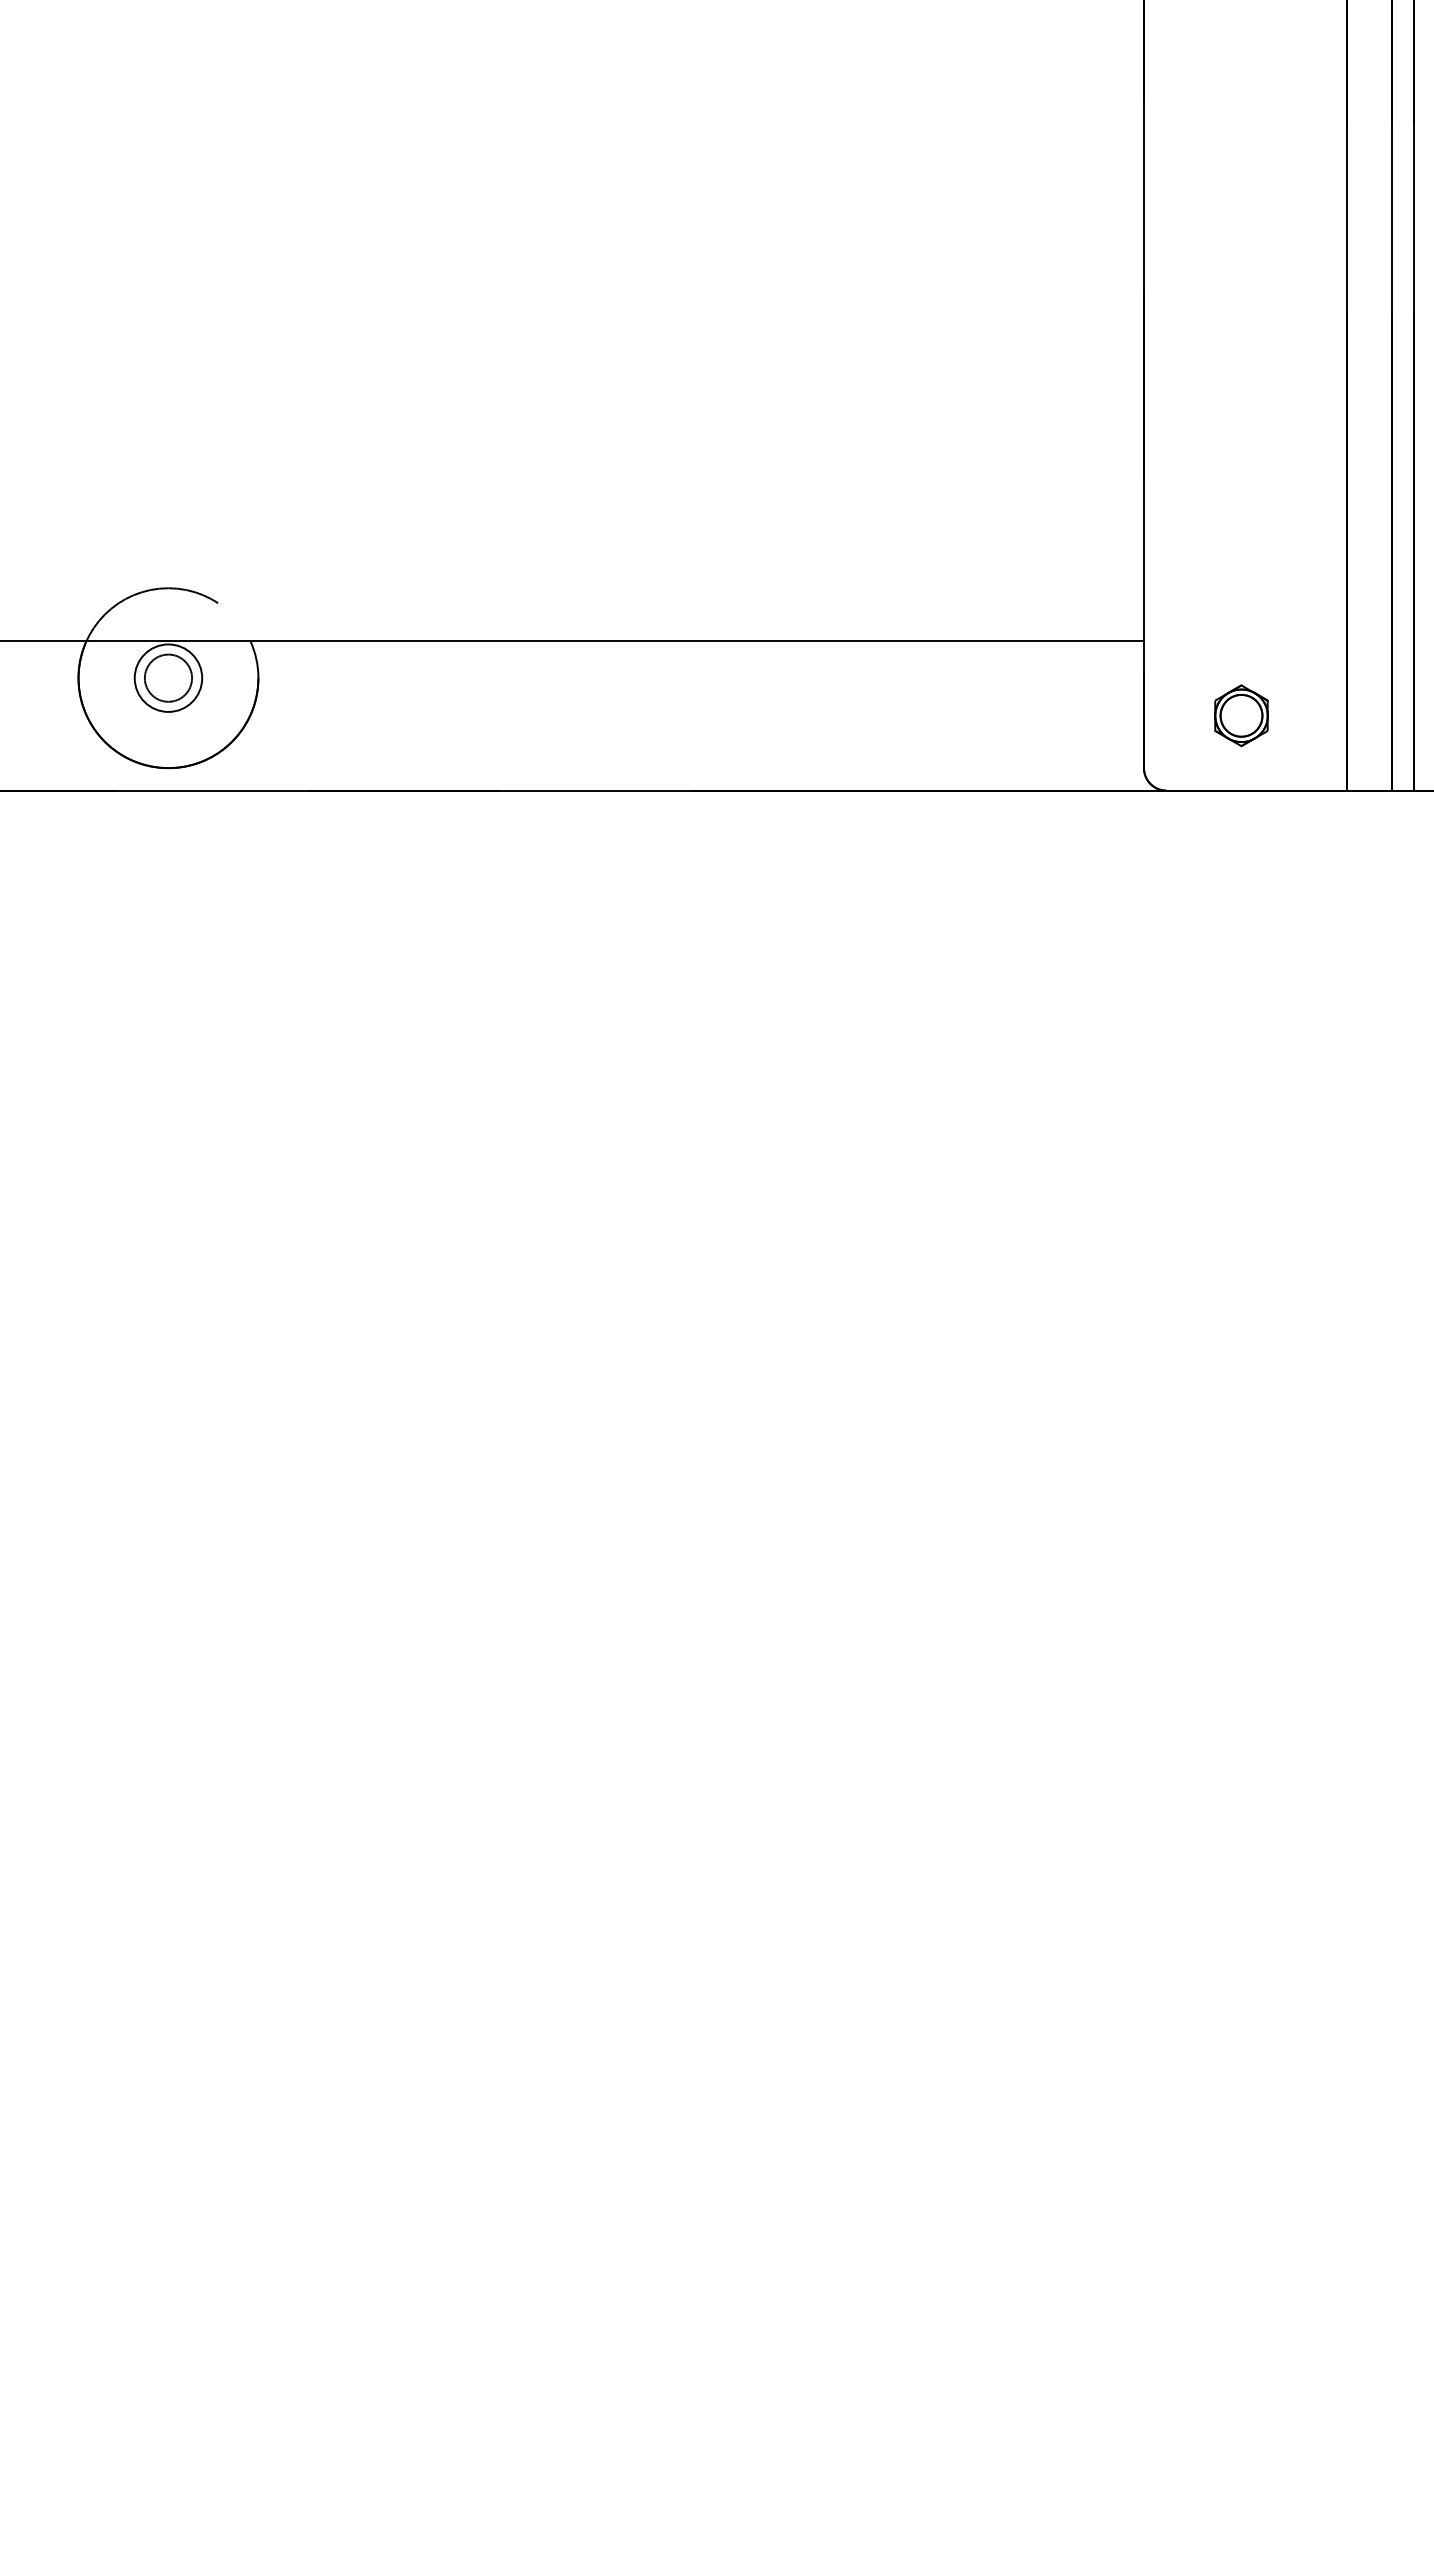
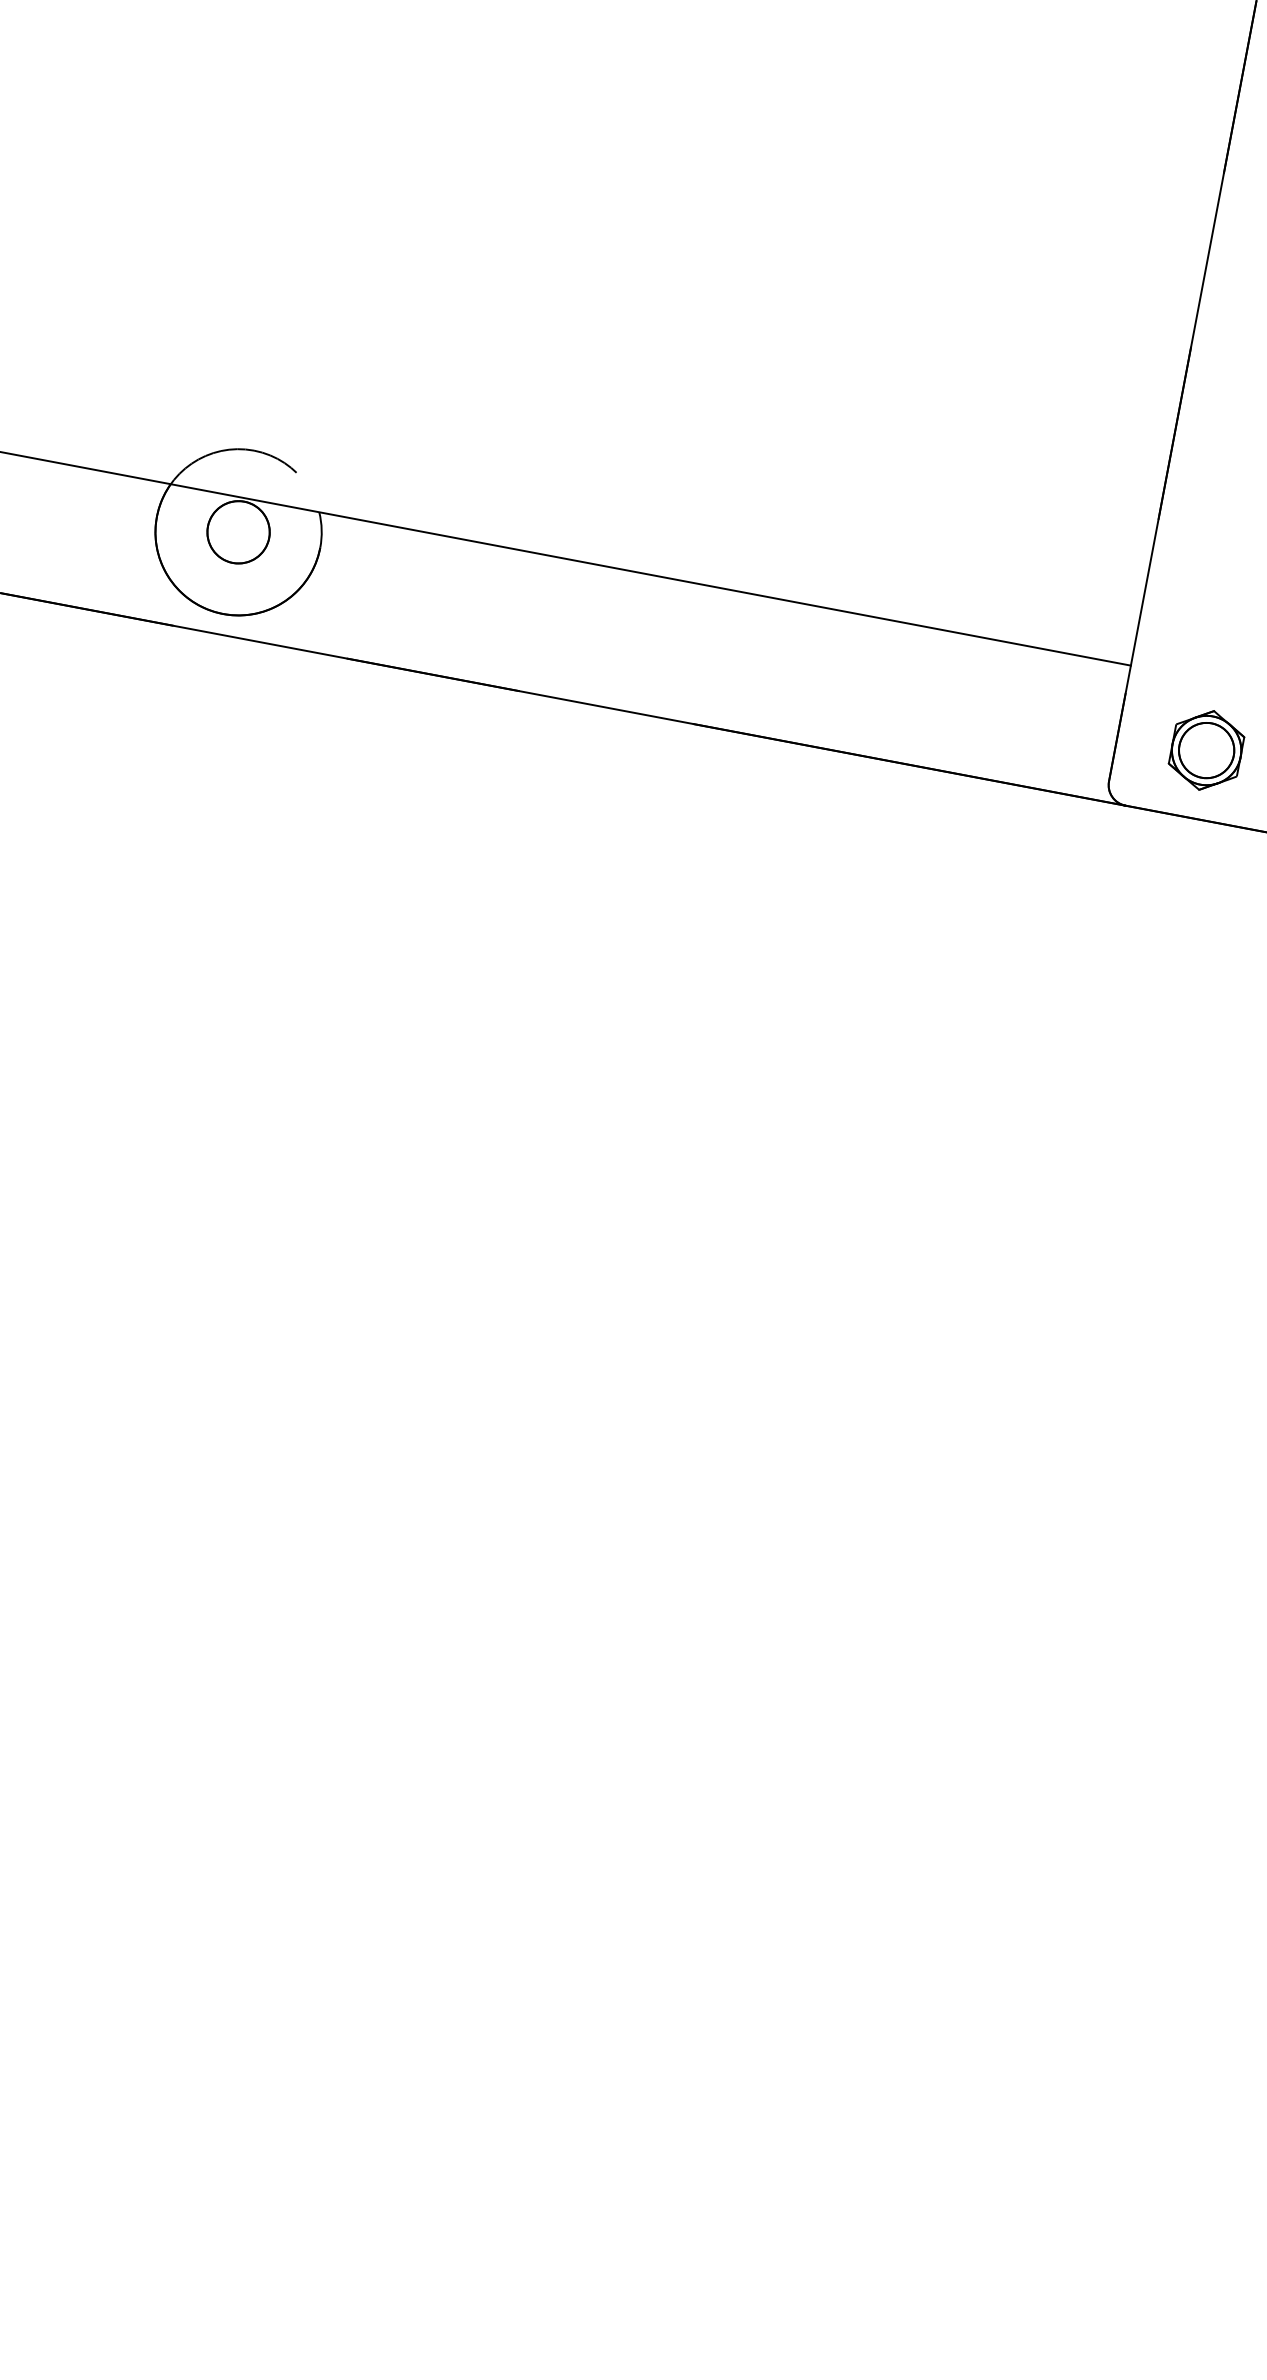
circle: (168, 677) -> (238, 531), size x1.43
part: (1241, 715) -> (1206, 750), size x1.43

